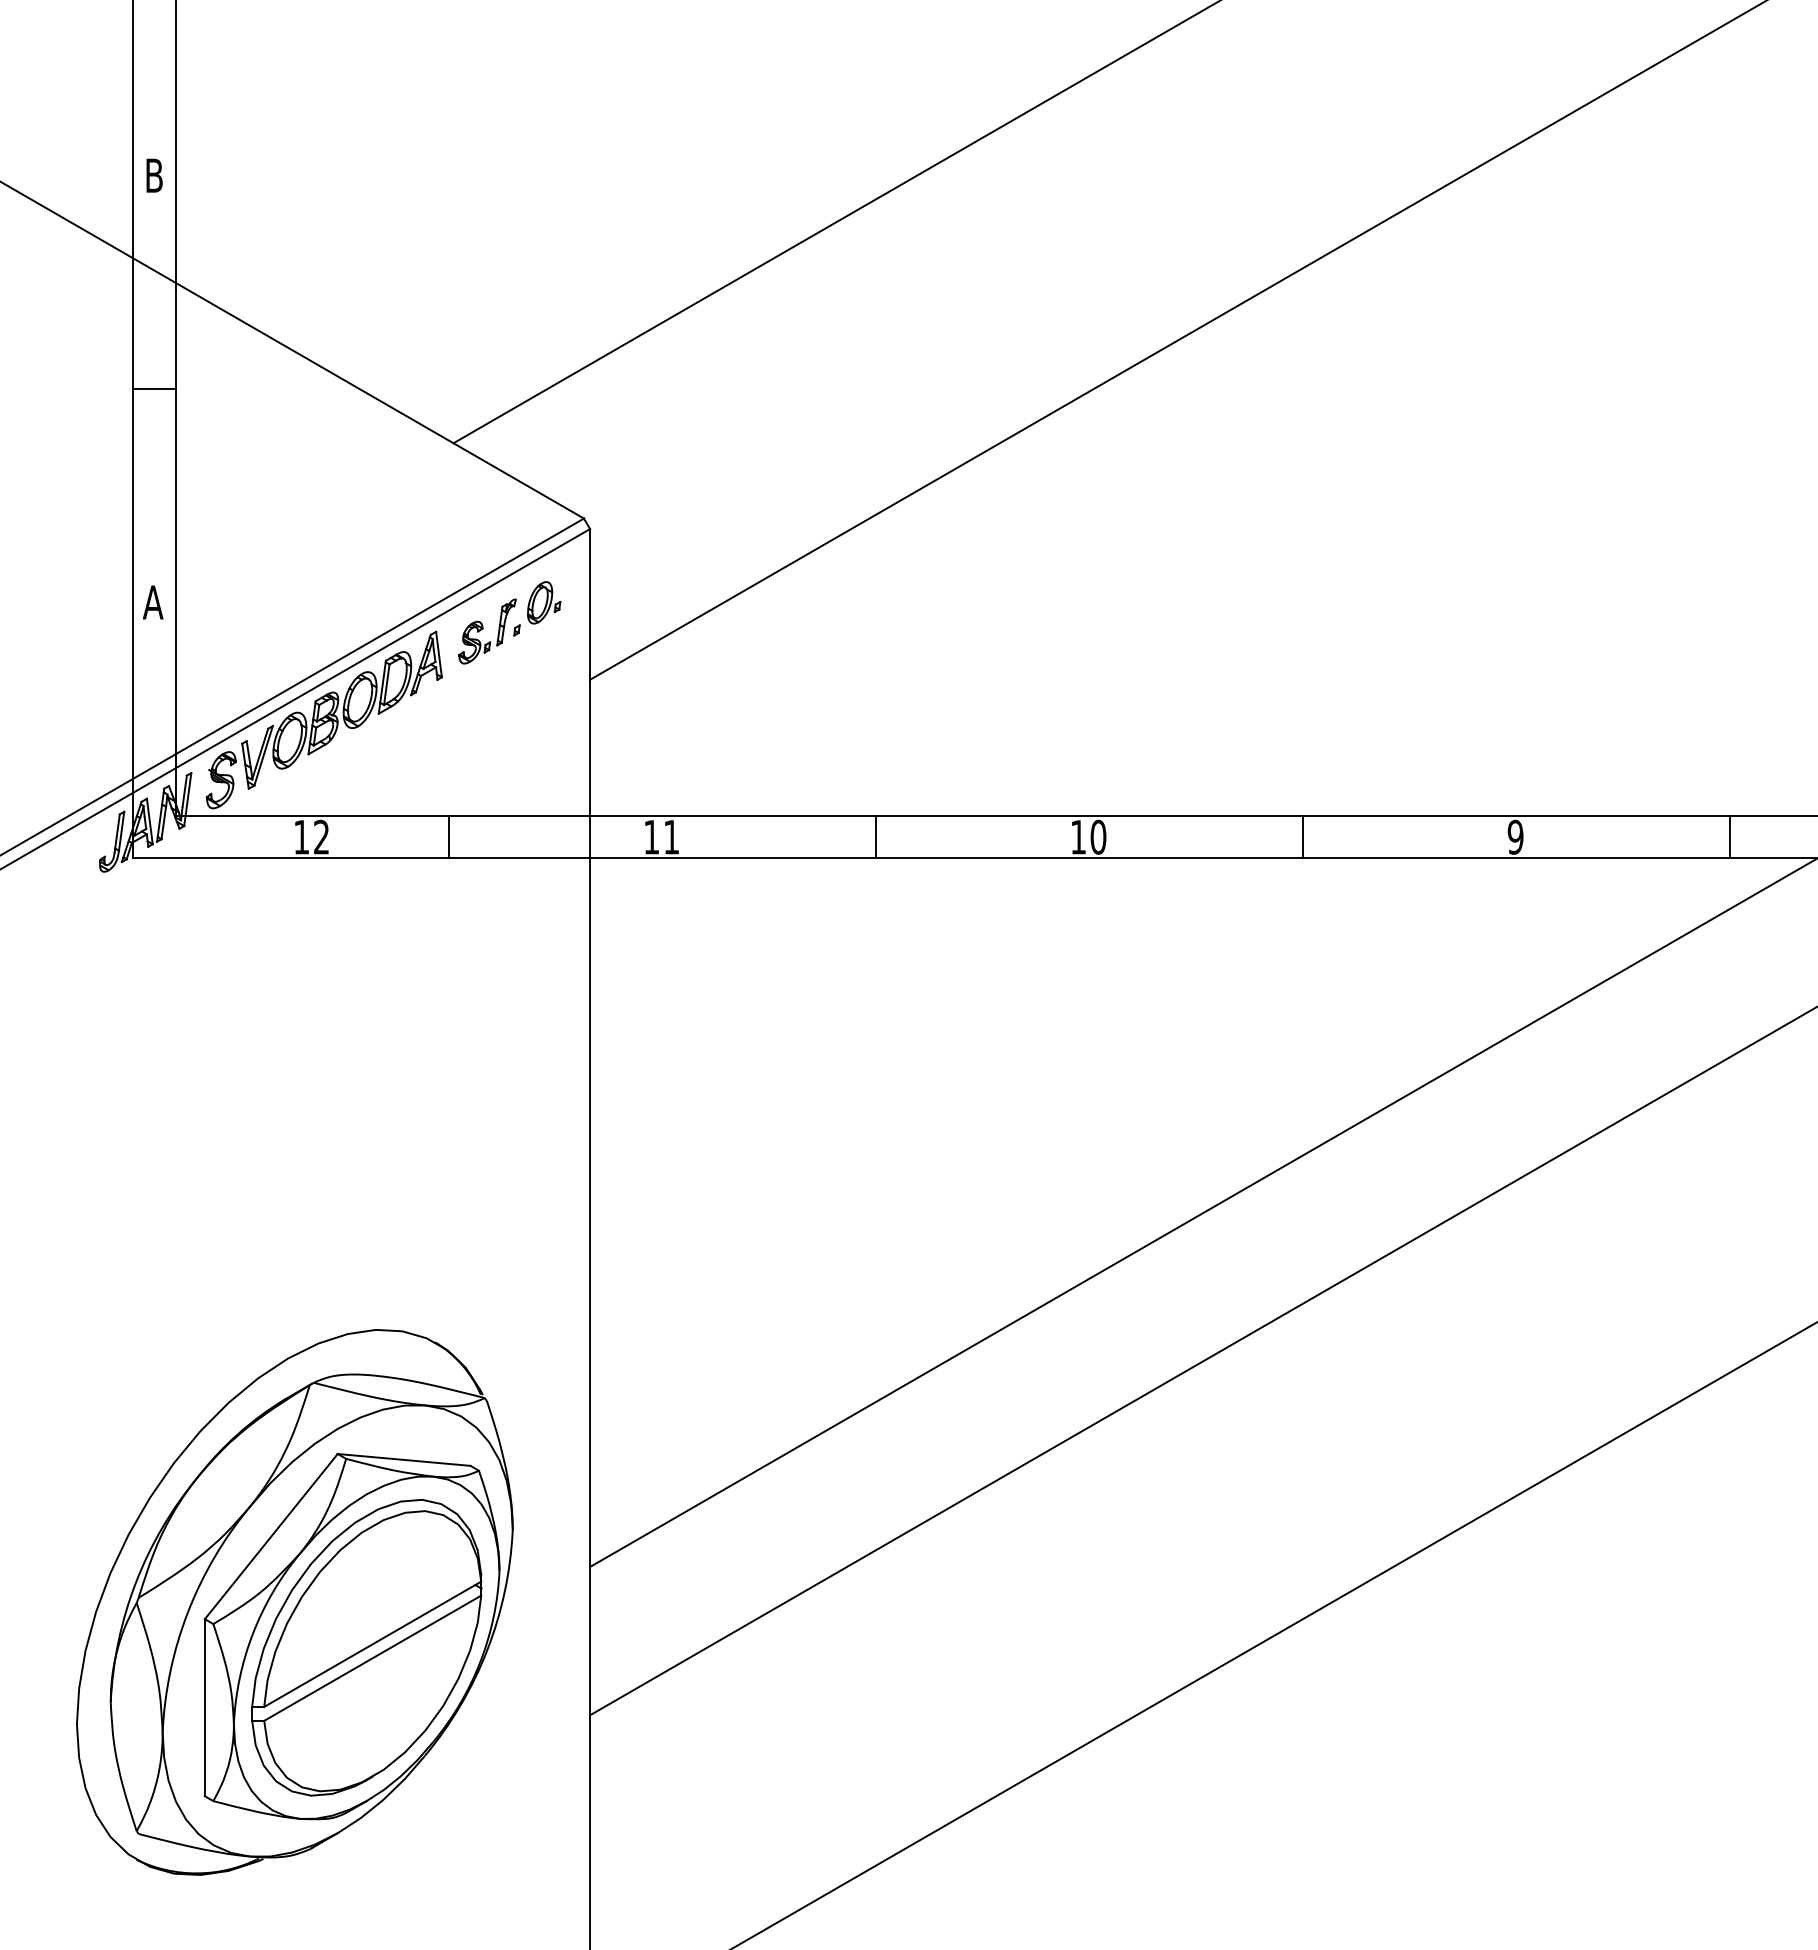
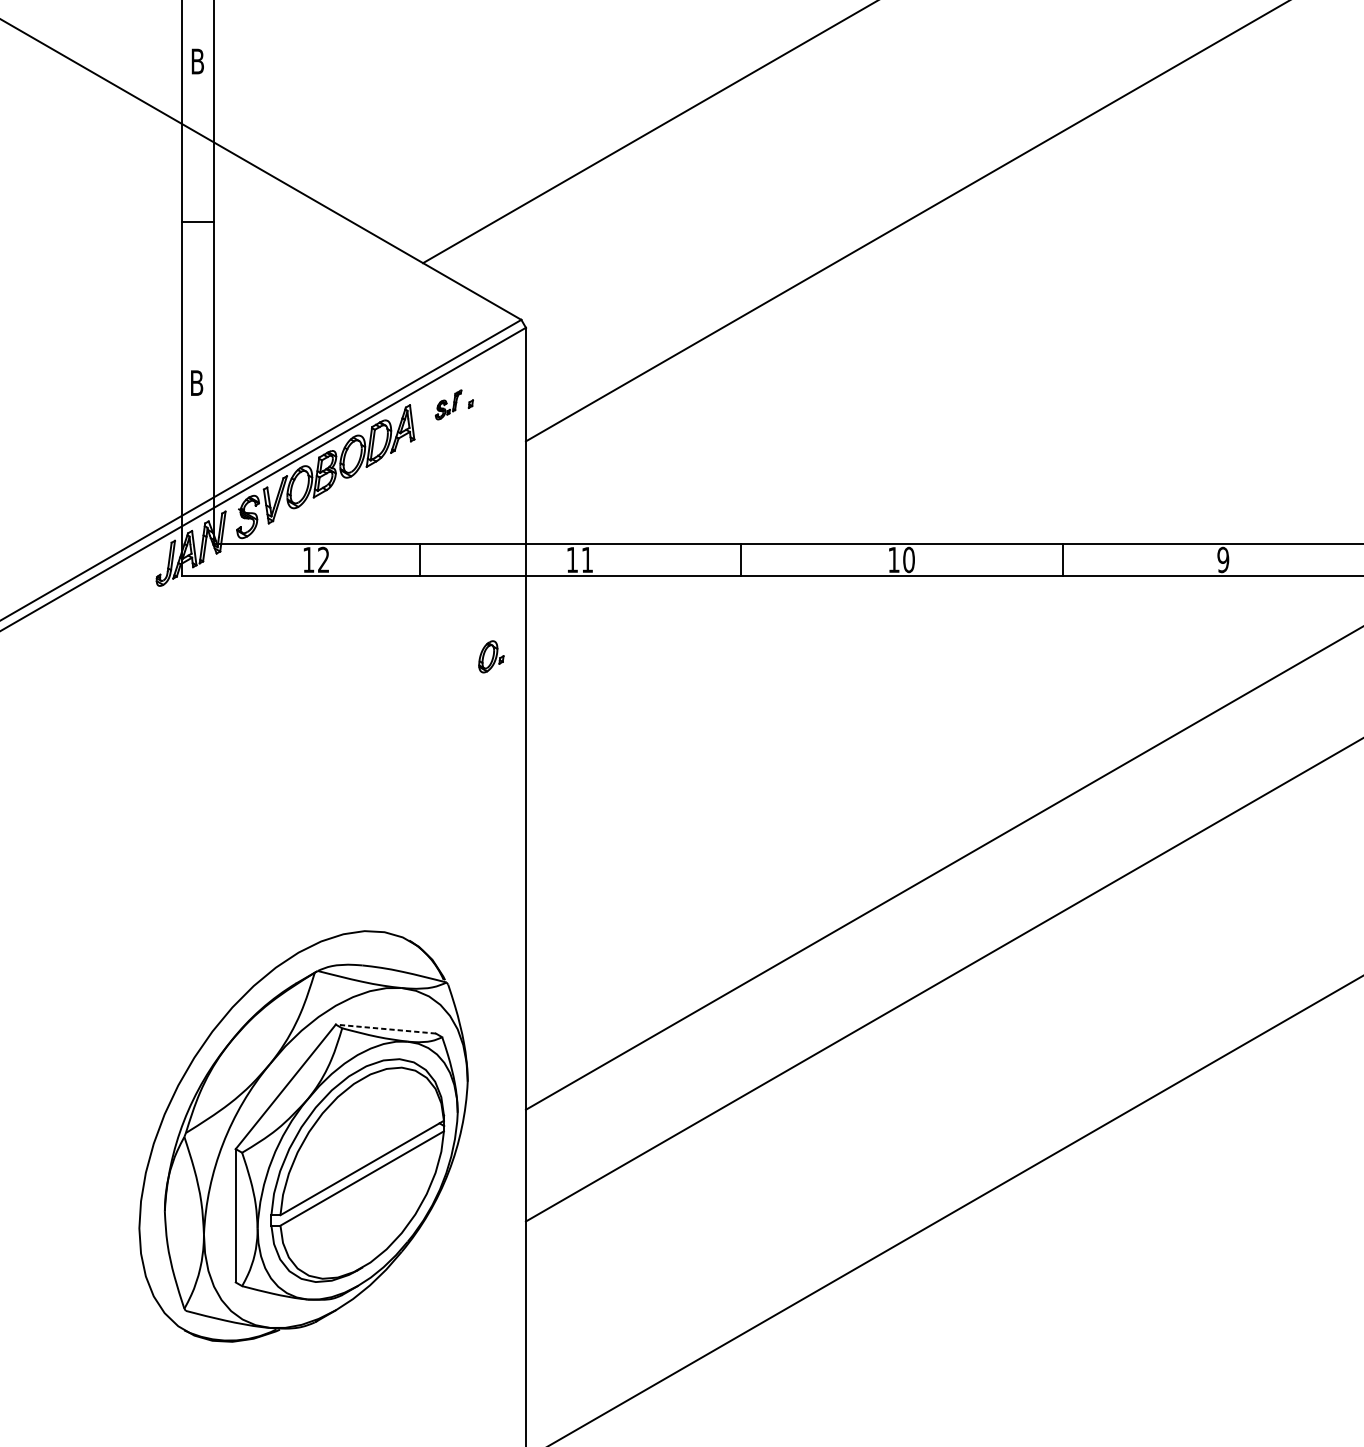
text: (152, 602) -> (196, 383), A -> B
part: (544, 602) -> (491, 656), moved
part: (487, 631) -> (448, 404), size x0.6
line: (404, 1459) -> (386, 1028), solid -> dashed

